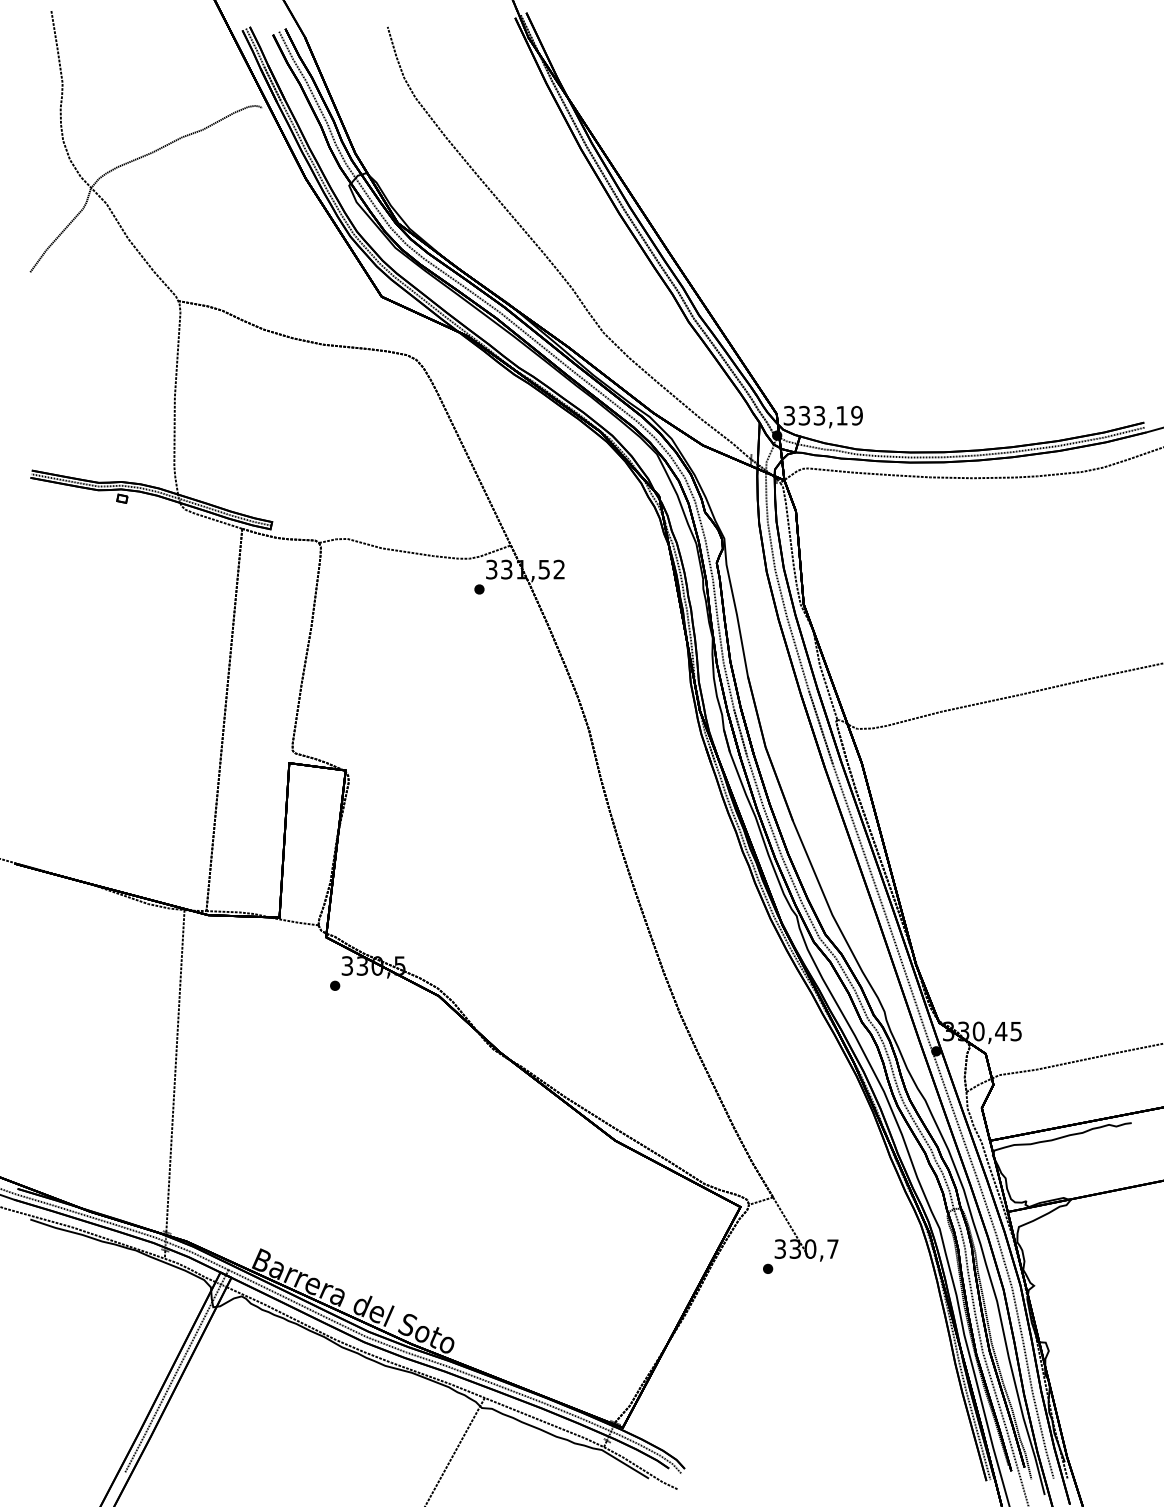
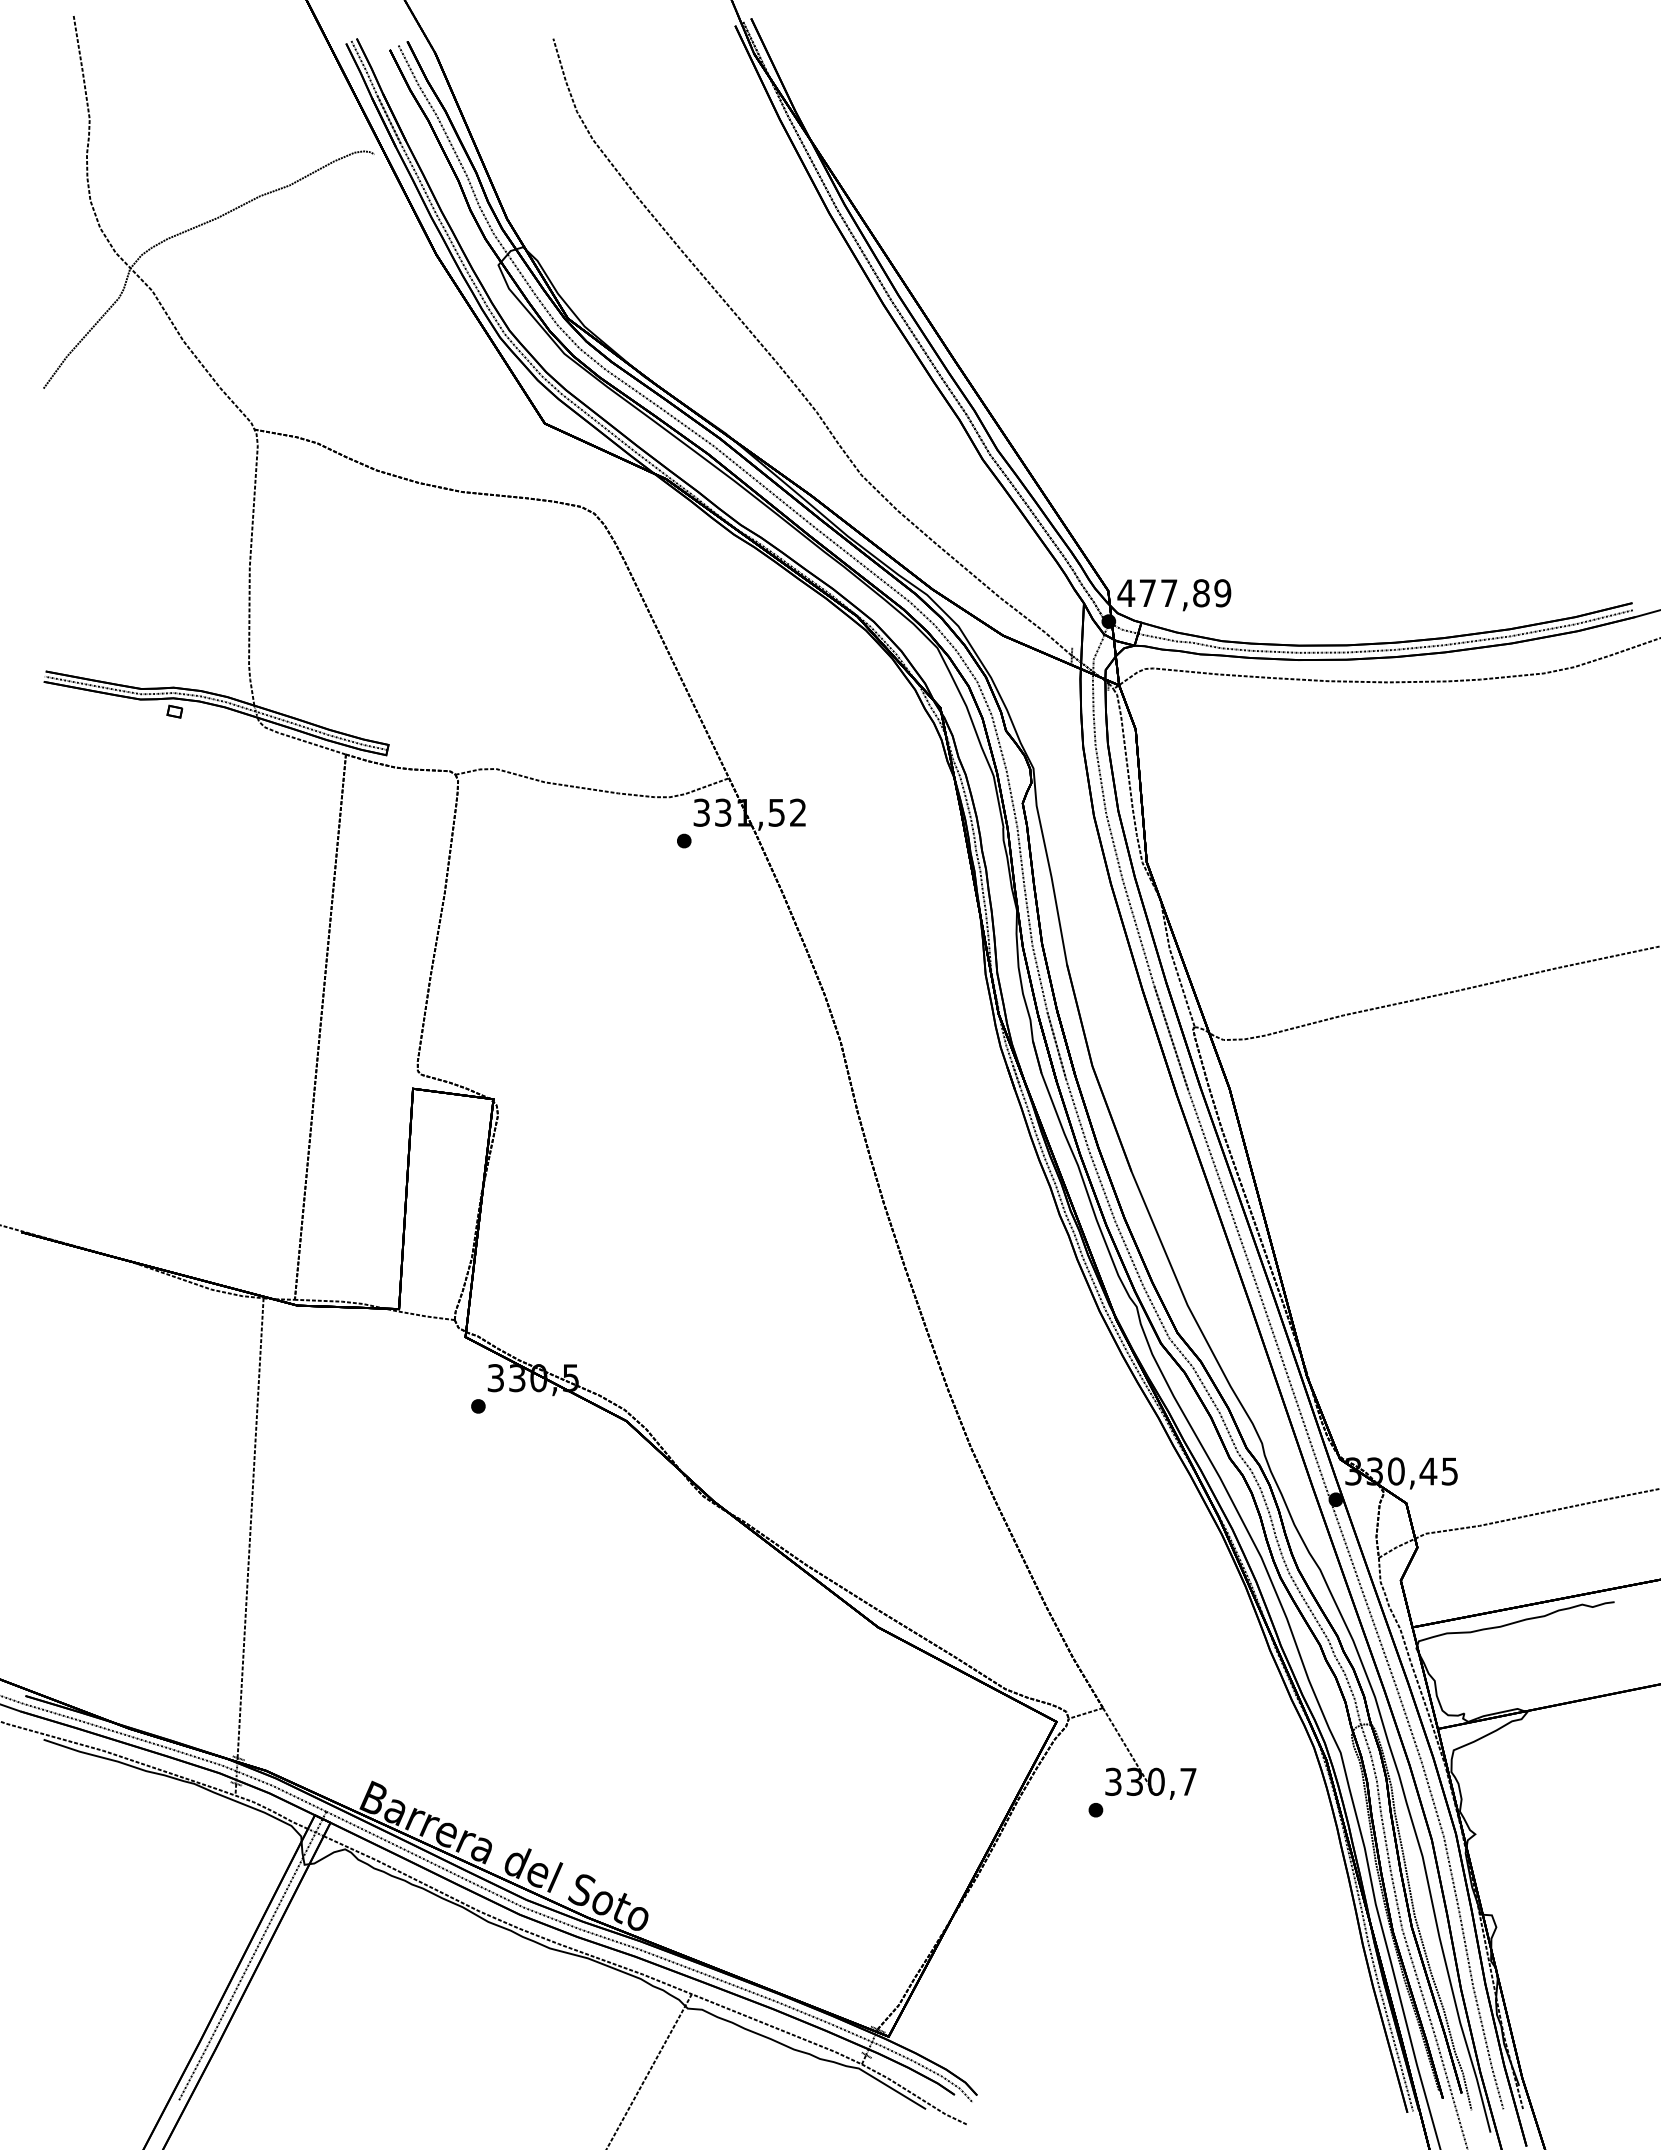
text: (815, 415) -> (1163, 593), 333,19 -> 477,89

